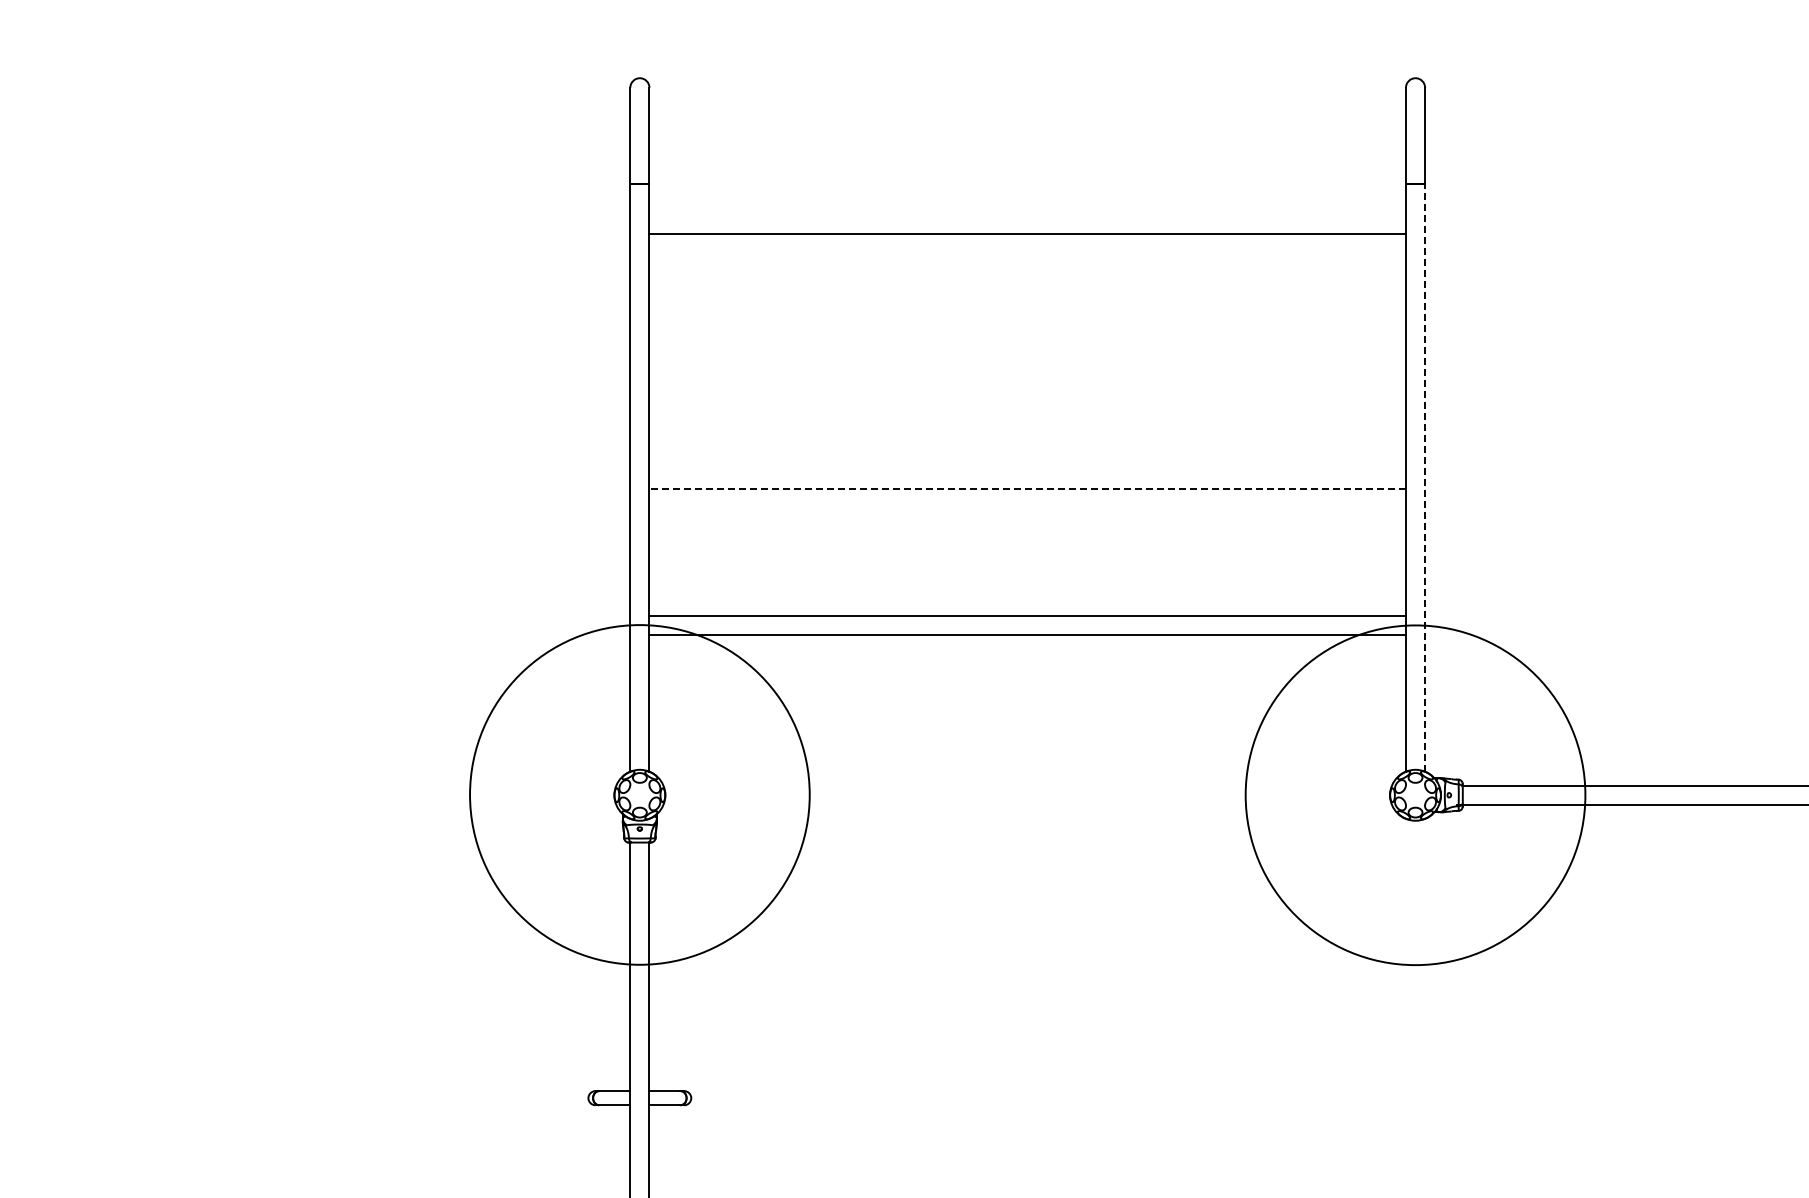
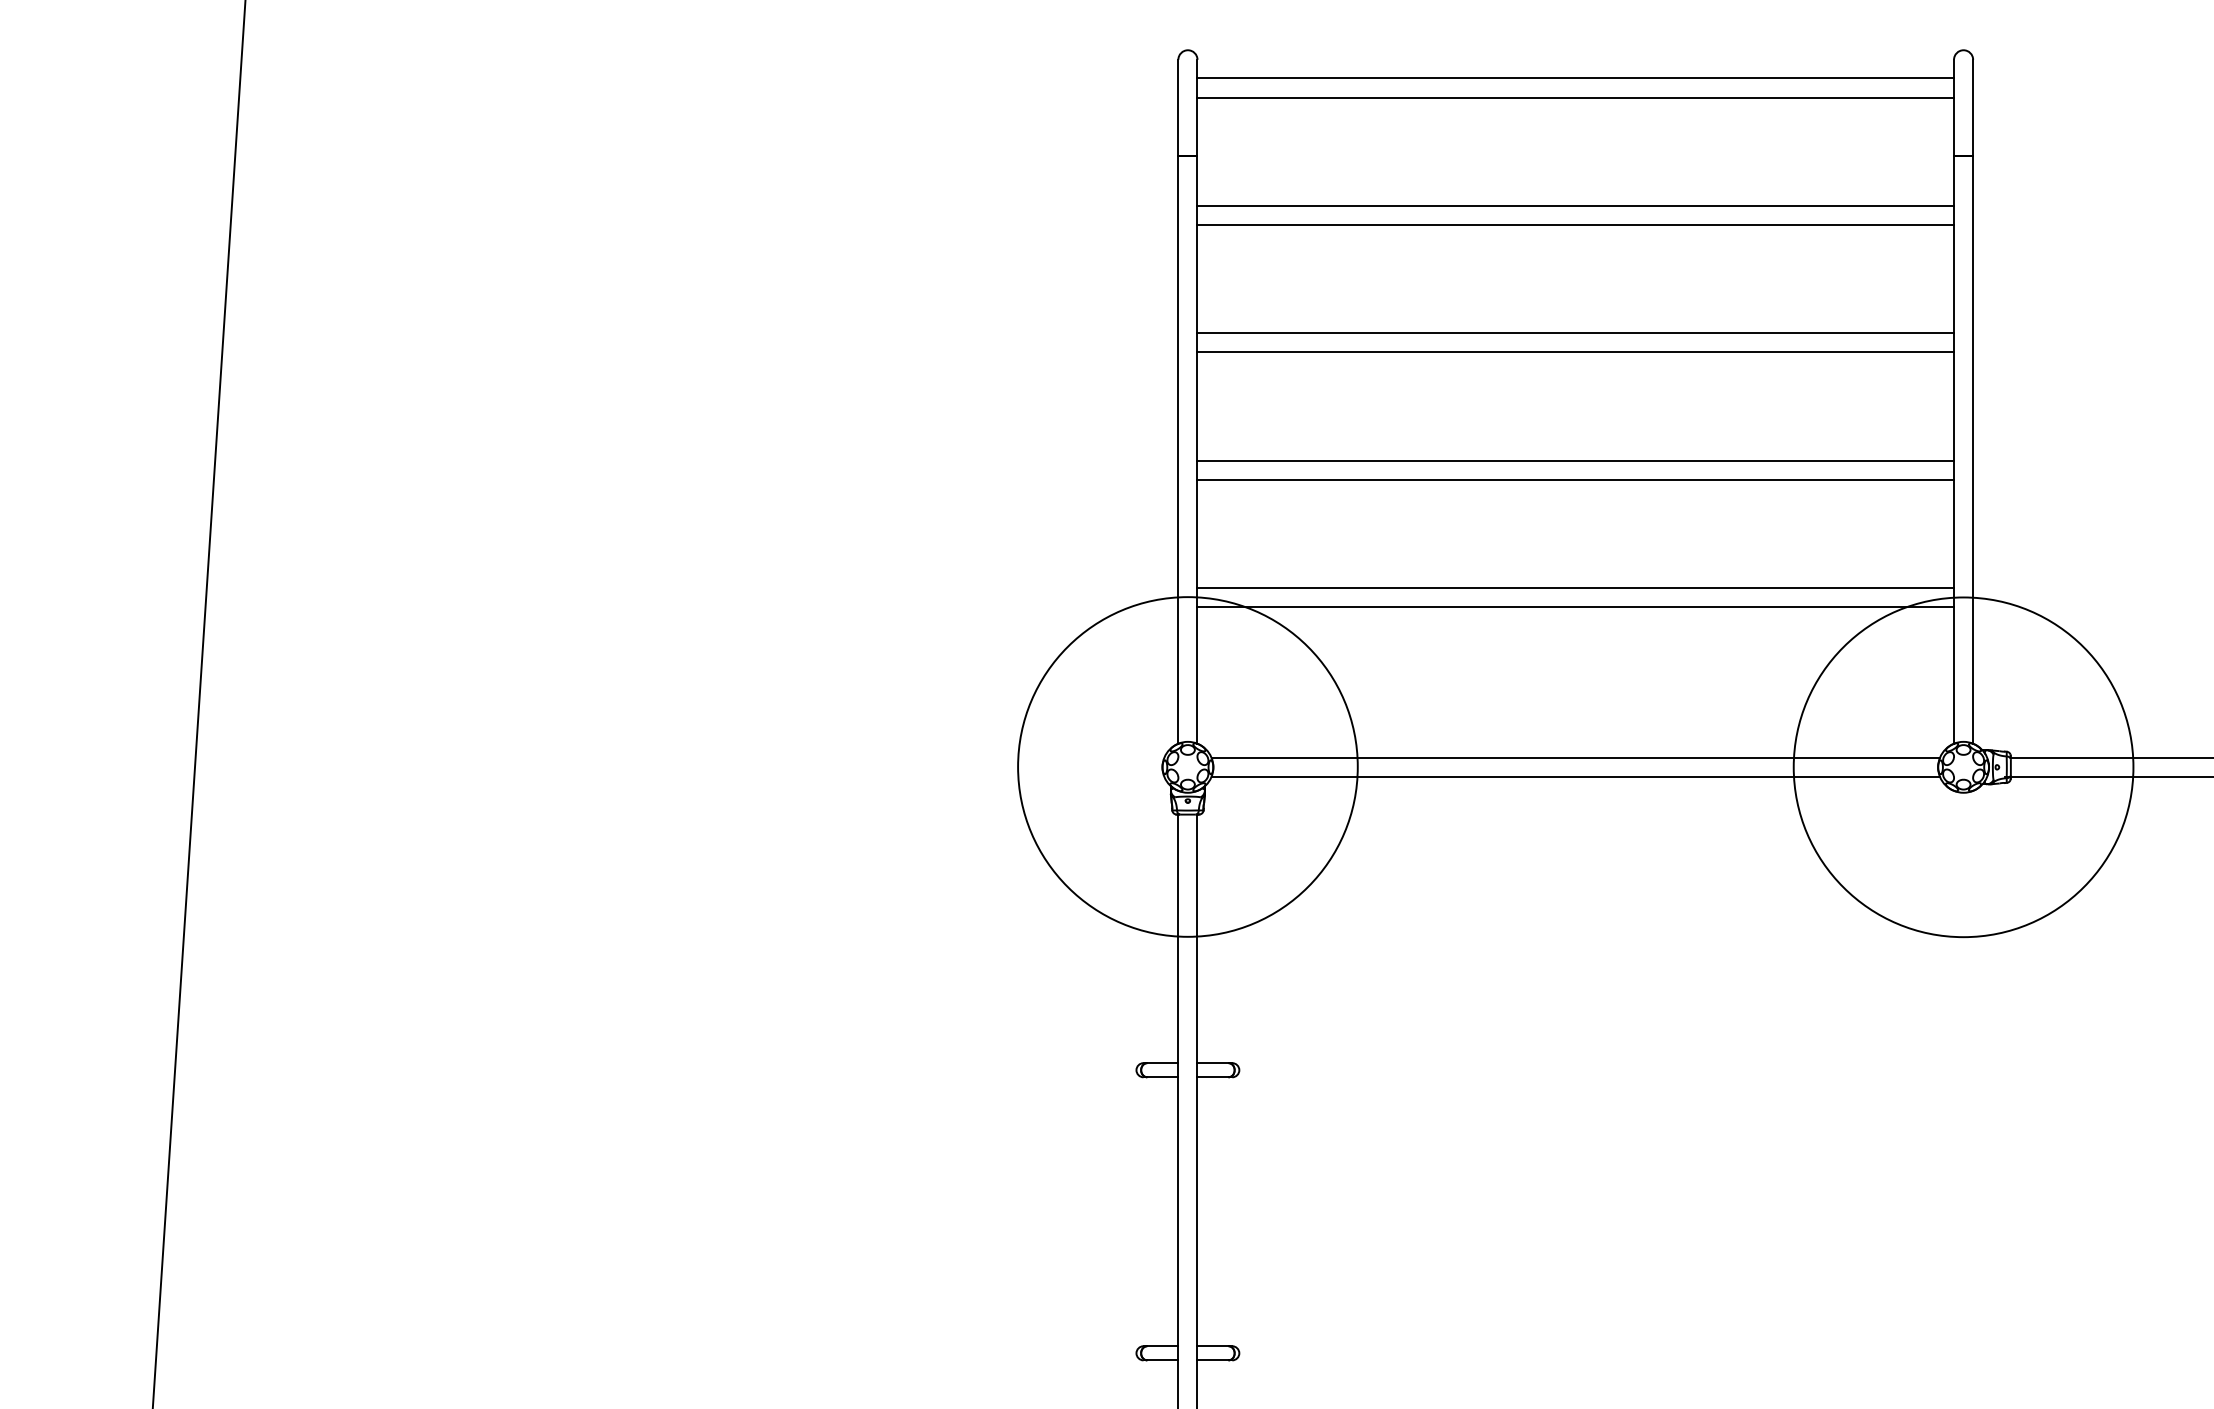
line: (1027, 106) -> (1575, 78), added
line: (1027, 125) -> (1575, 97), added
line: (1027, 252) -> (1575, 224), added
line: (1027, 361) -> (1575, 333), added
line: (1027, 380) -> (1575, 352), added
line: (1425, 477) -> (1973, 449), dashed -> solid
line: (1027, 488) -> (1575, 460), dashed -> solid
line: (1027, 507) -> (1575, 479), added
line: (1027, 785) -> (1575, 757), added
line: (1027, 804) -> (1575, 776), added

